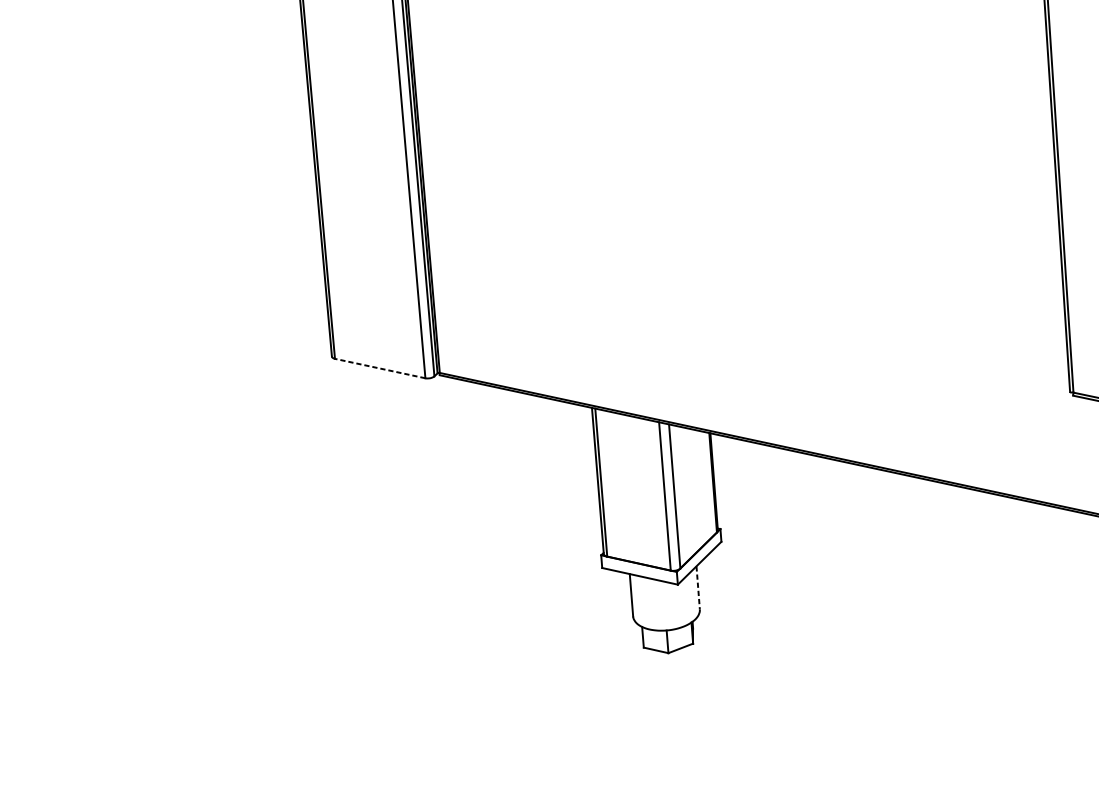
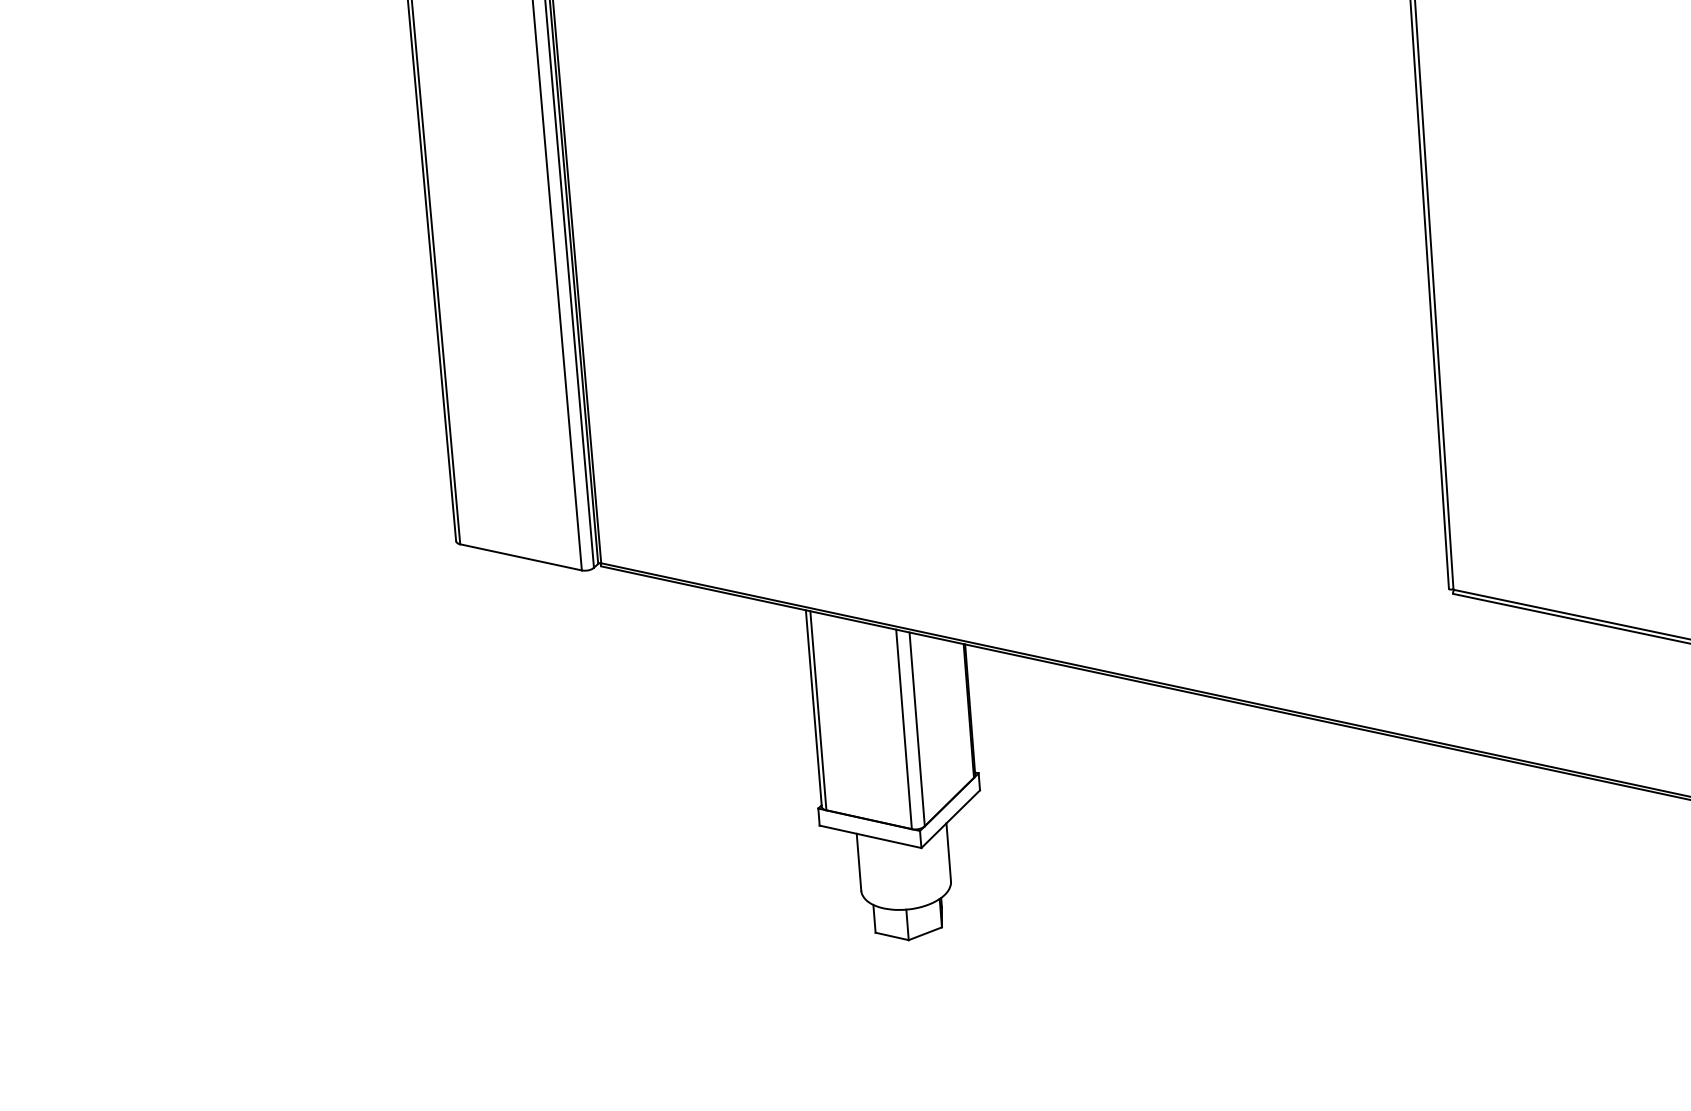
line: (379, 368) -> (520, 557), dashed -> solid
line: (698, 587) -> (948, 852), dashed -> solid

